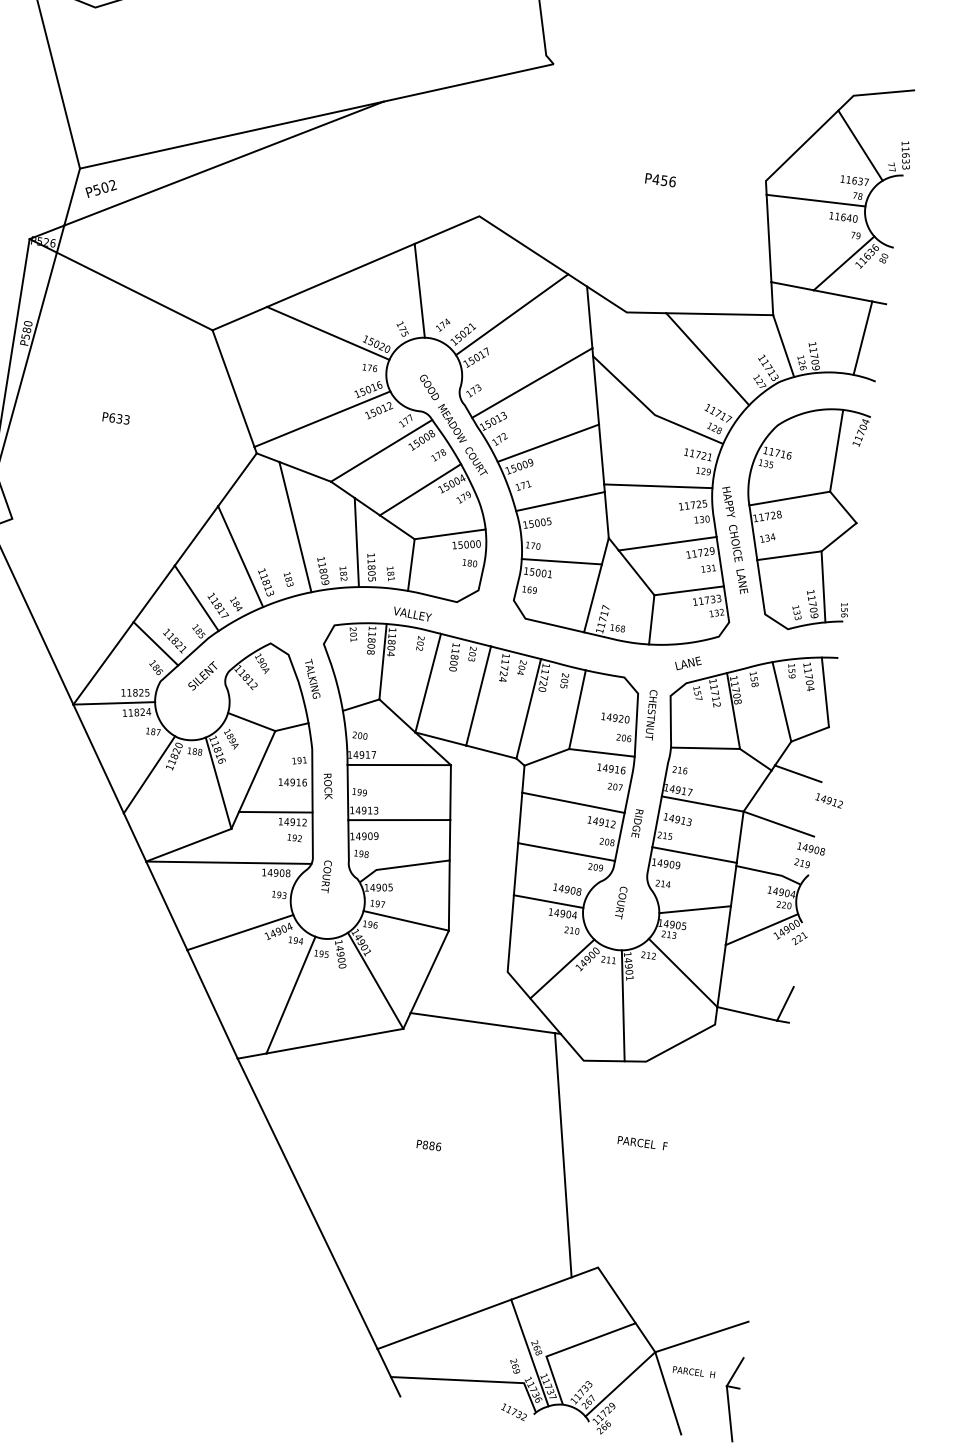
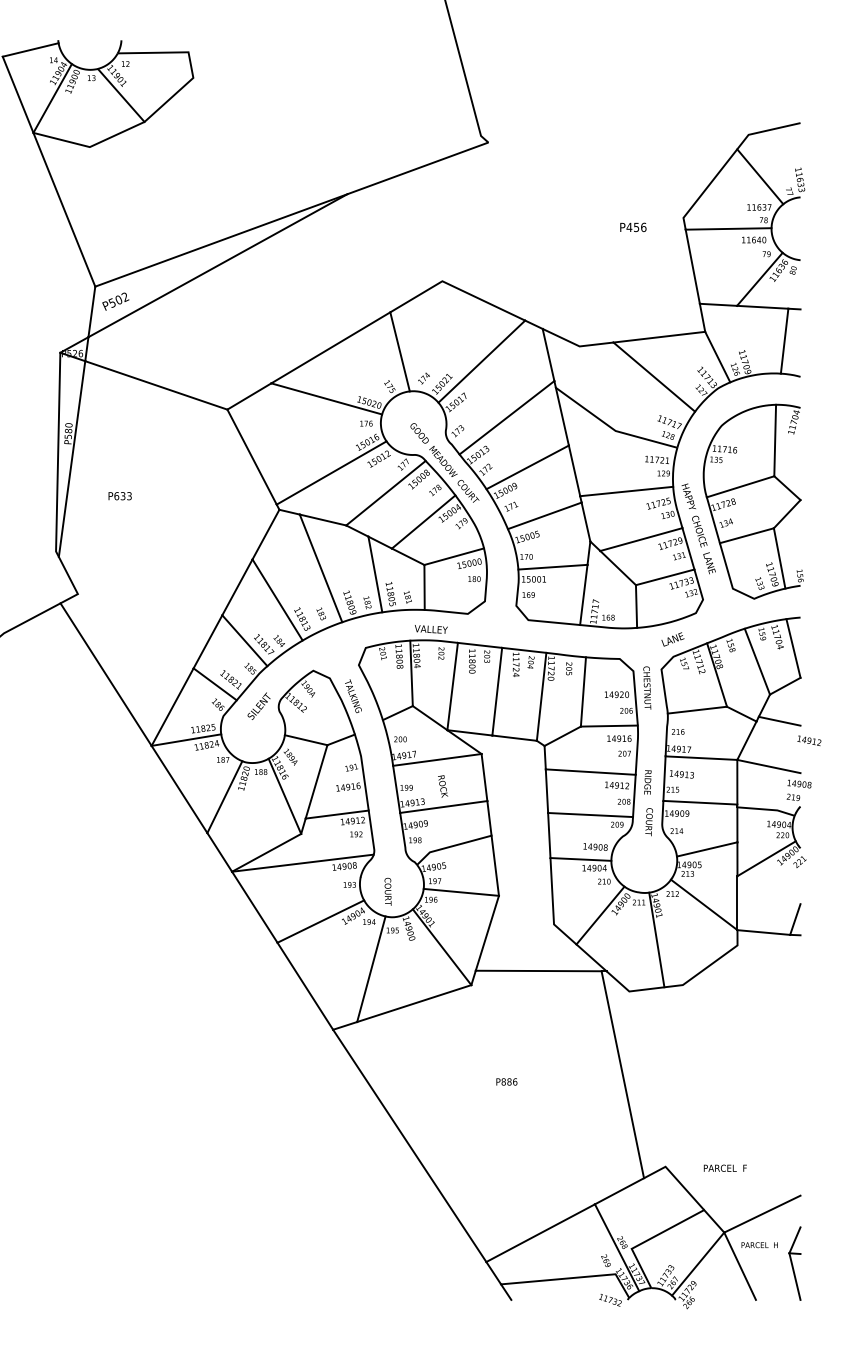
text: (660, 180) -> (633, 227), moved
text: (115, 418) -> (119, 496), moved
text: (328, 786) -> (443, 786), moved
text: (325, 876) -> (387, 891), moved
text: (620, 903) -> (648, 822), moved
text: (641, 1142) -> (724, 1167), moved

